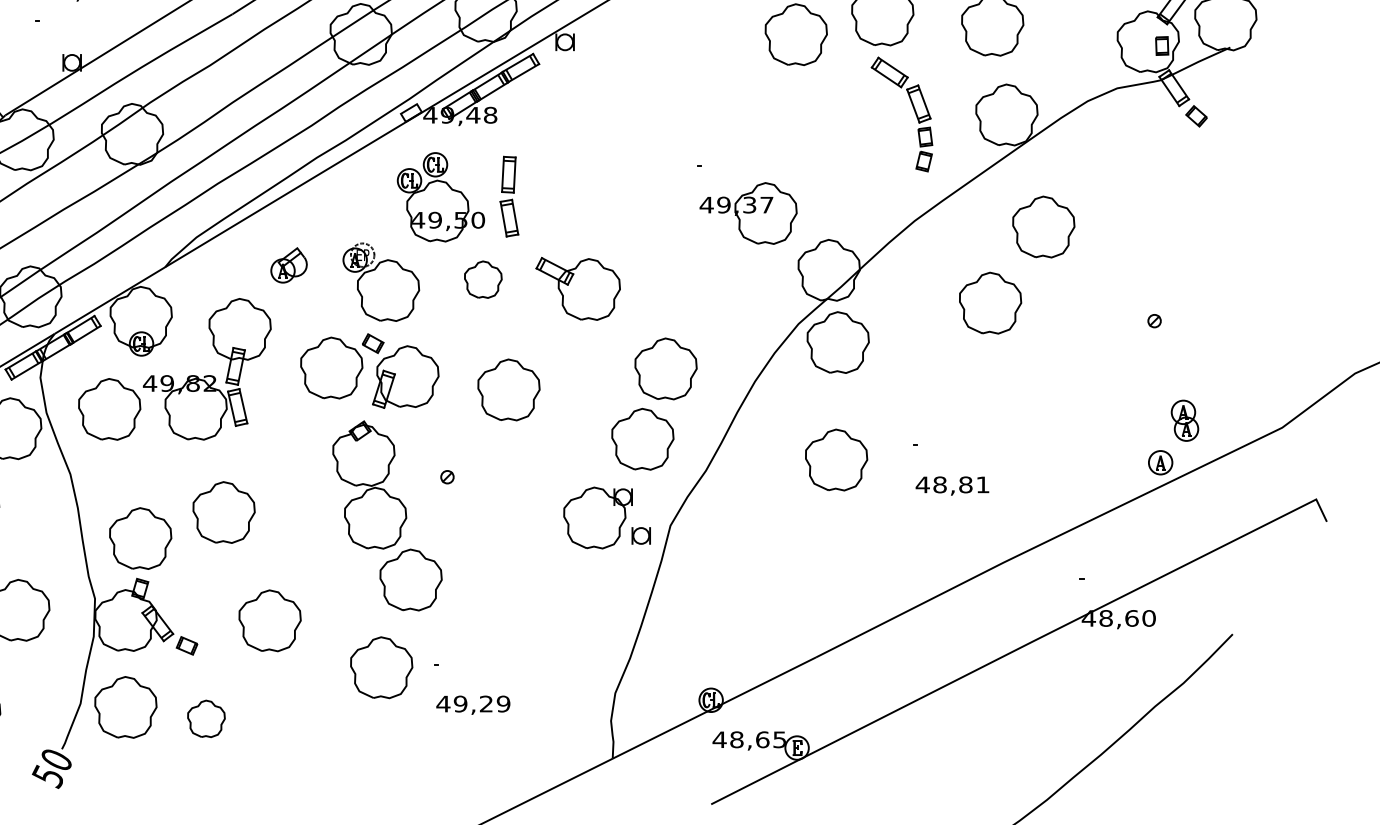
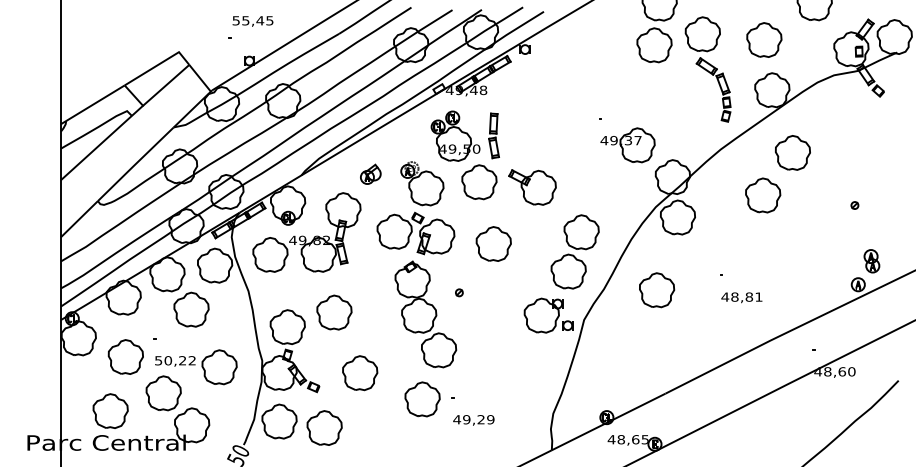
part: (483, 279) -> (479, 182), size x1.67
part: (837, 460) -> (657, 290), moved
part: (206, 717) -> (324, 427), size x1.67

